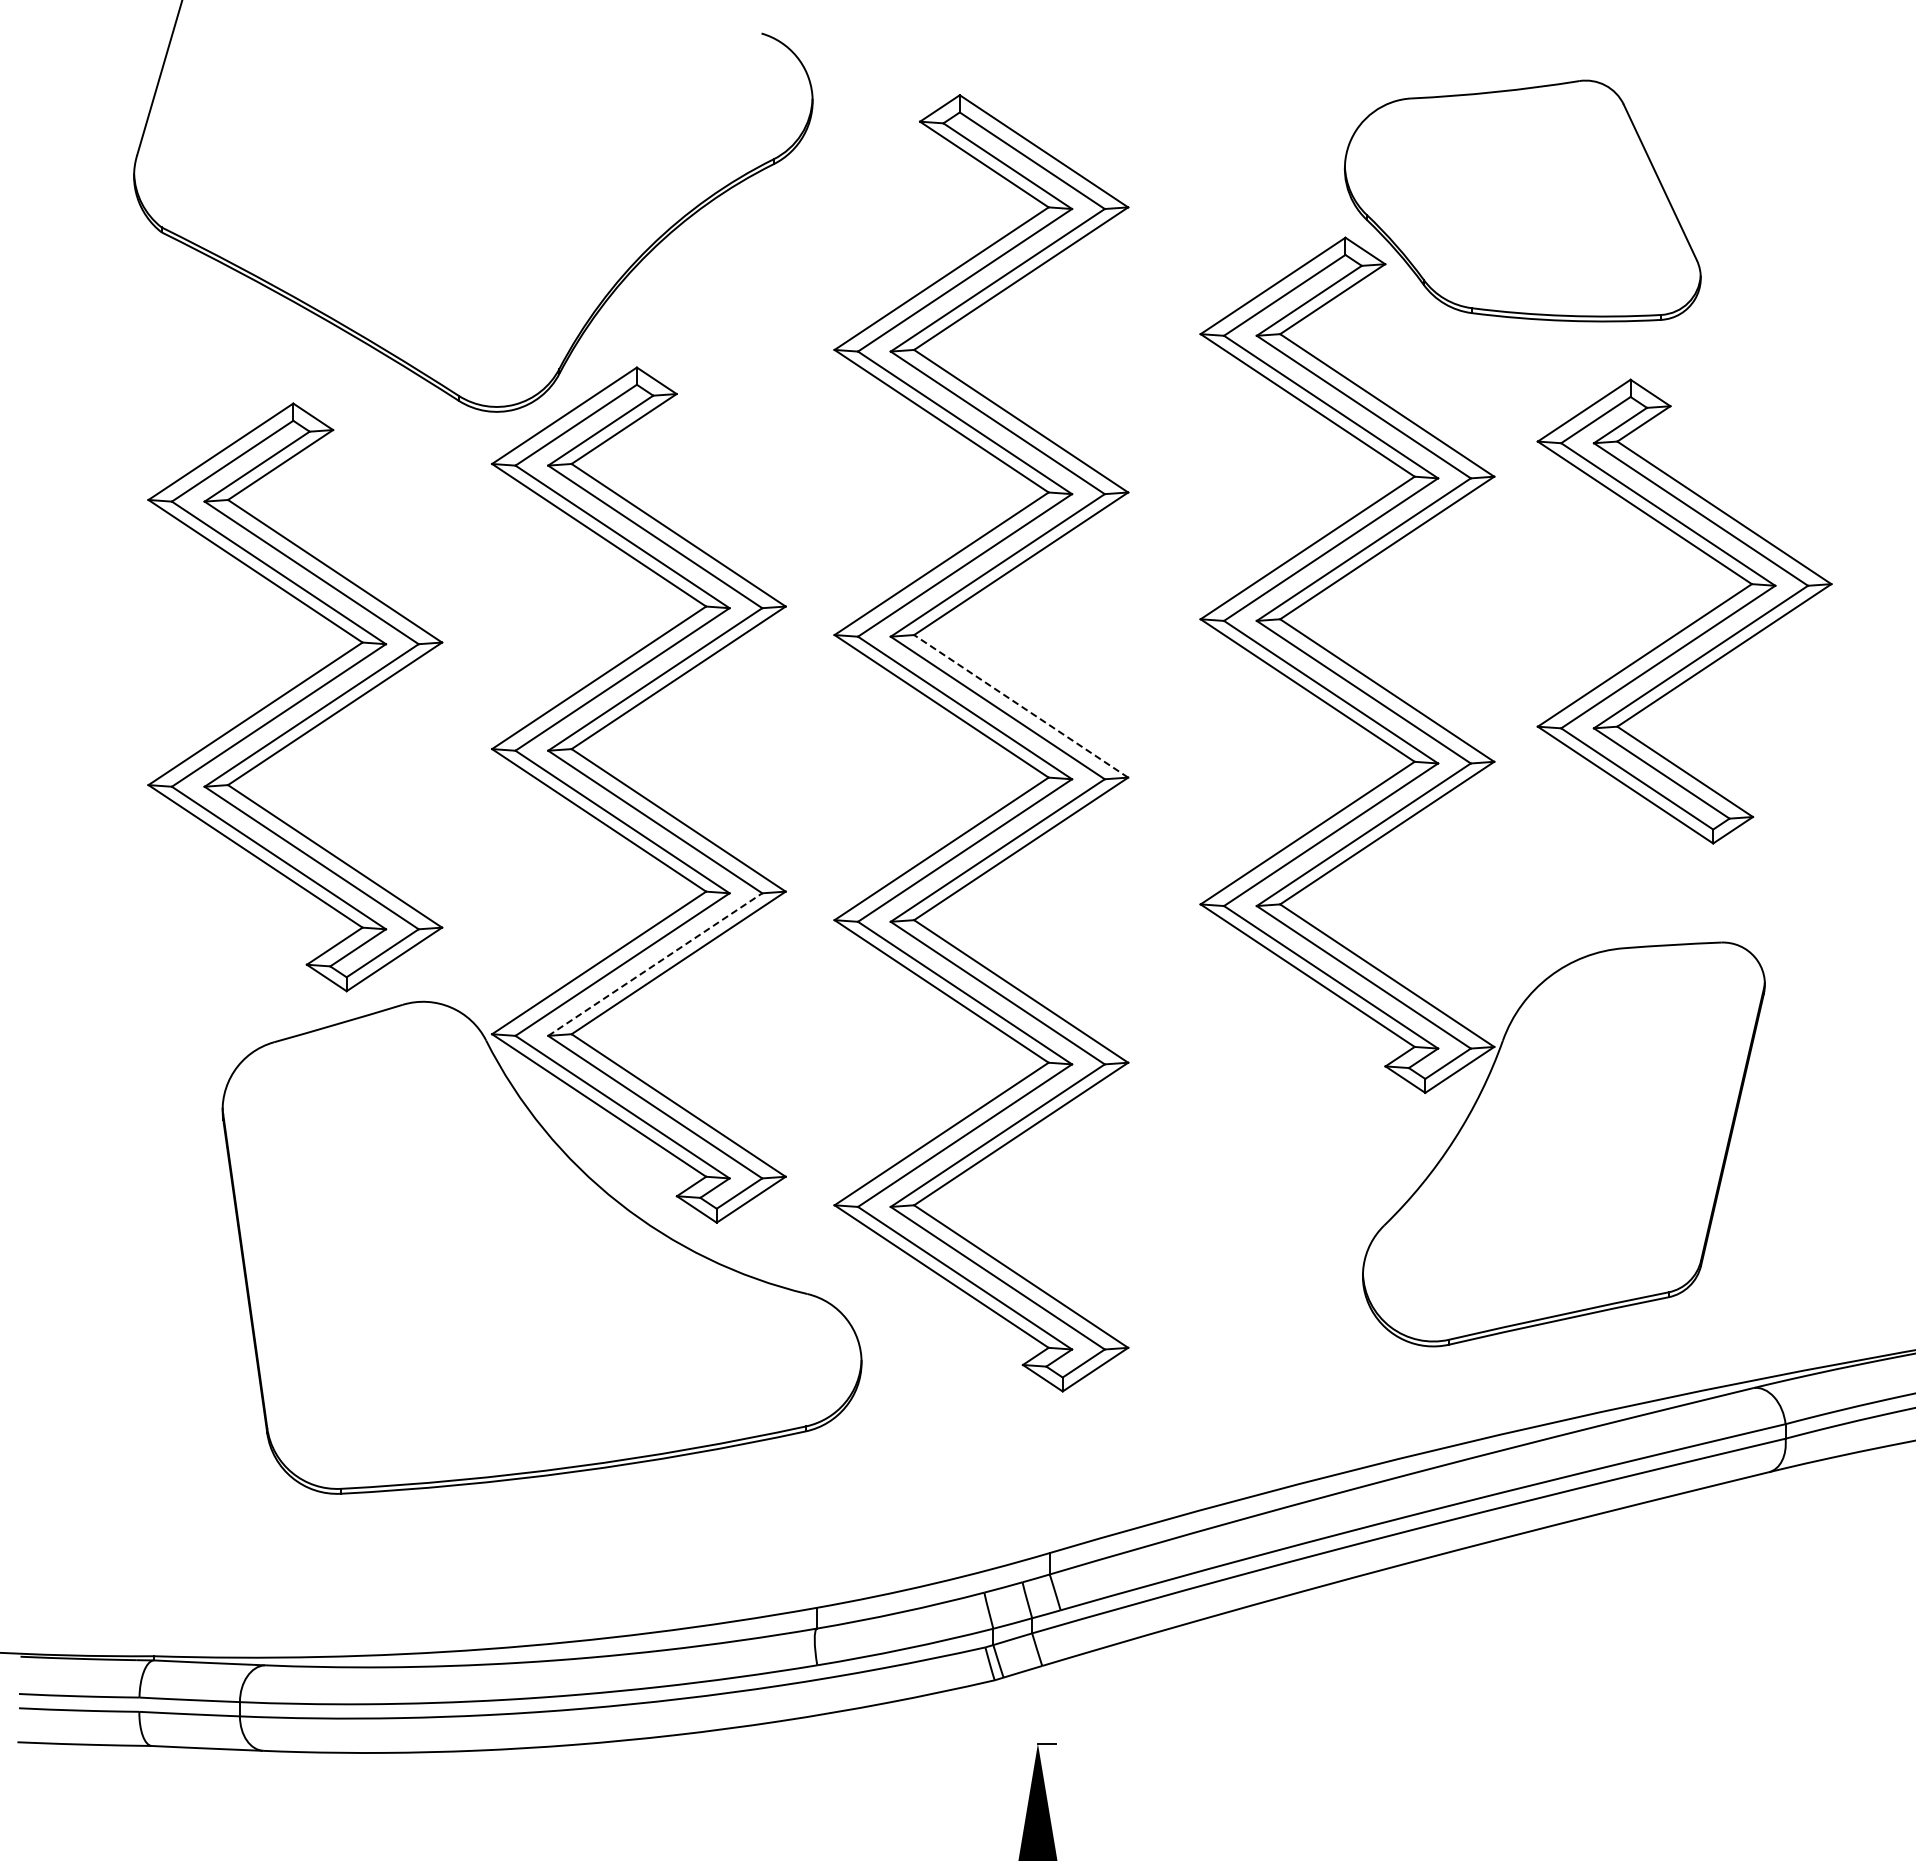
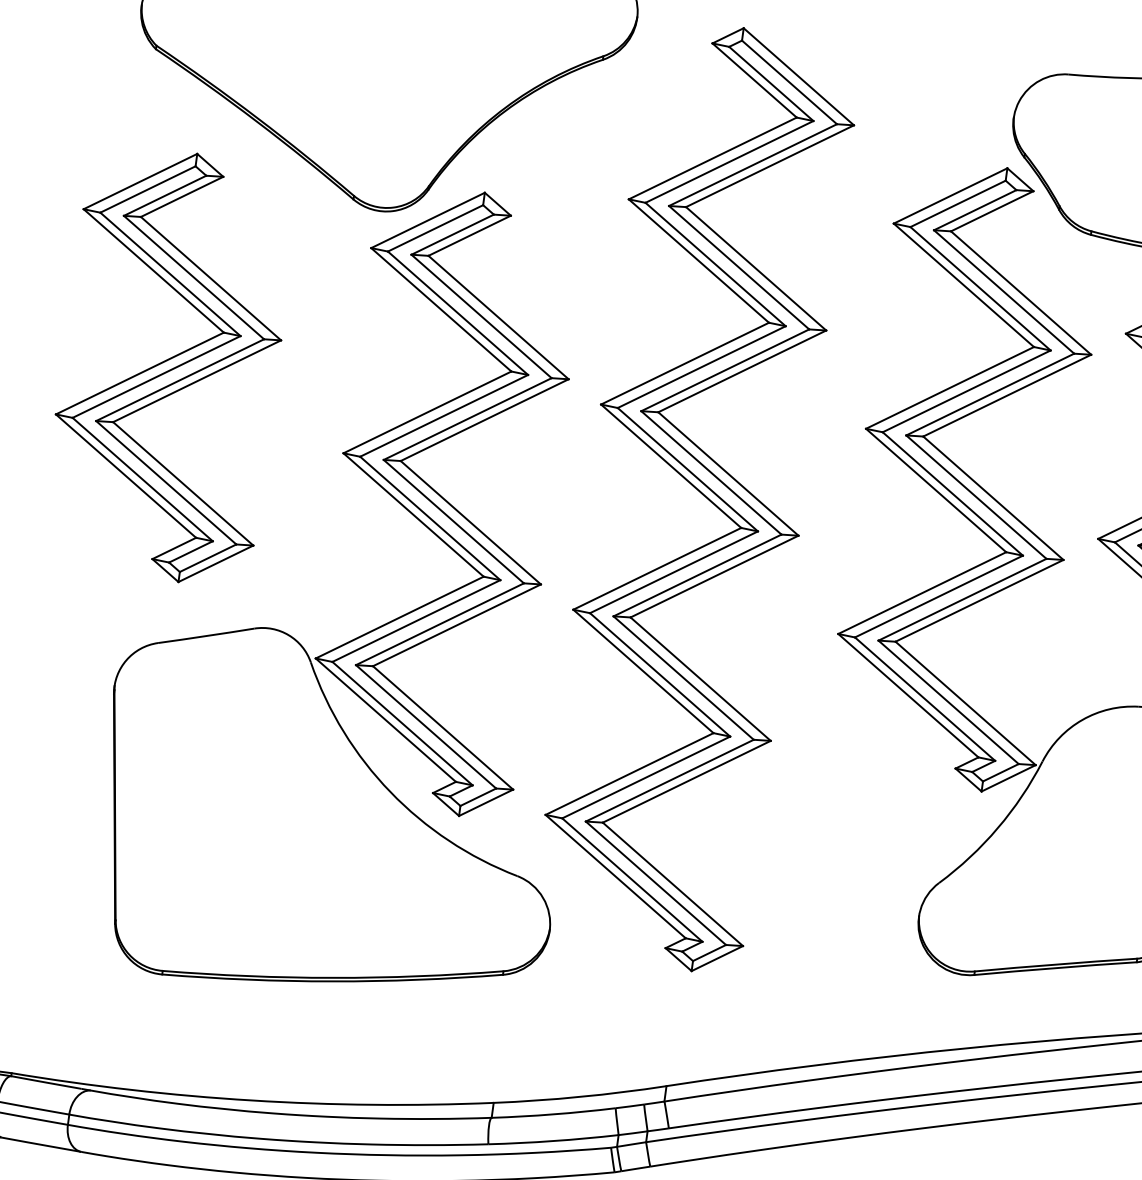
part: (295, 697) -> (170, 365), moved
line: (1021, 706) -> (728, 474), dashed -> solid
line: (655, 964) -> (440, 624), dashed -> solid

